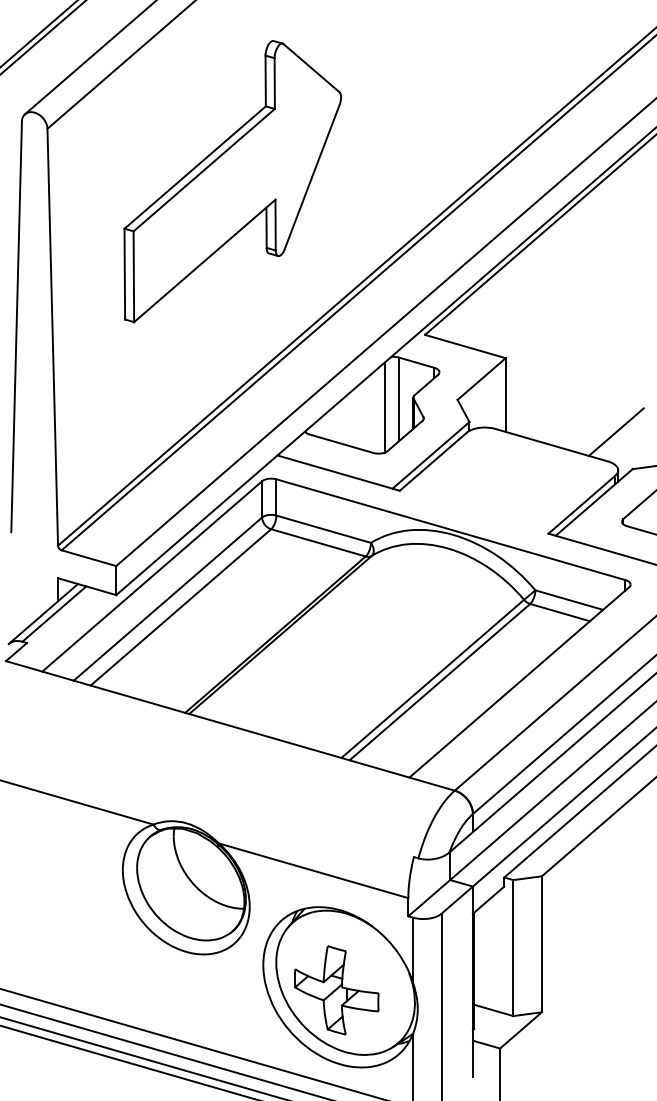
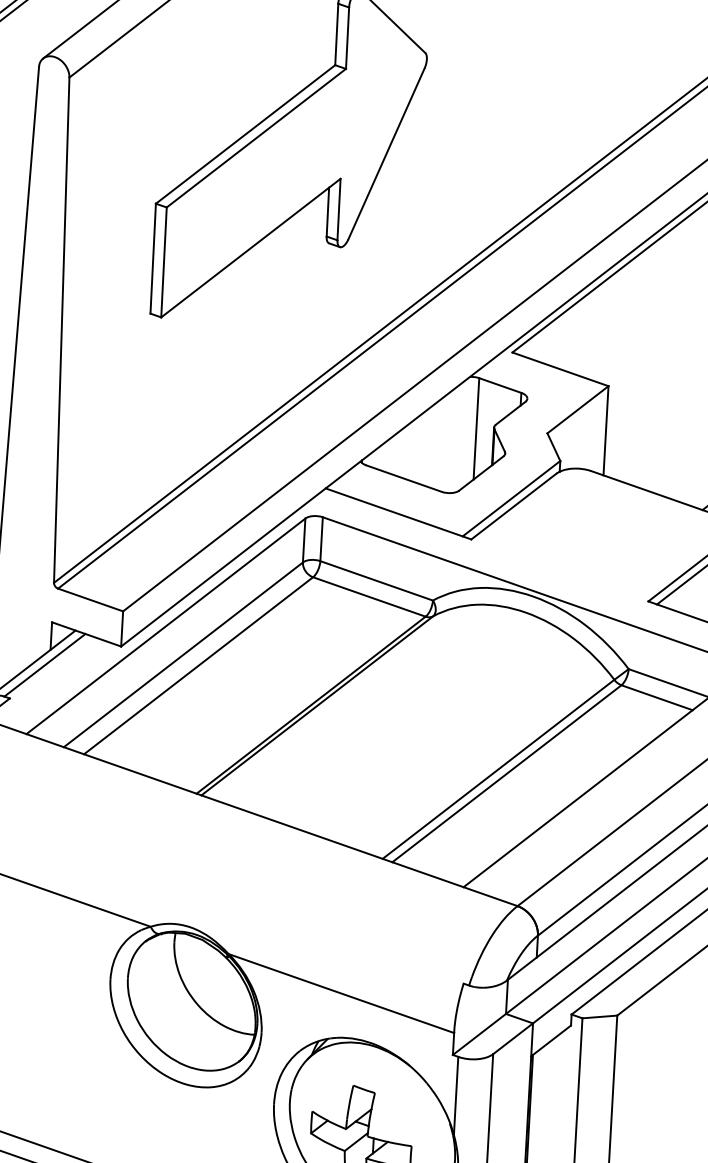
line: (384, 407) -> (458, 437), removed

